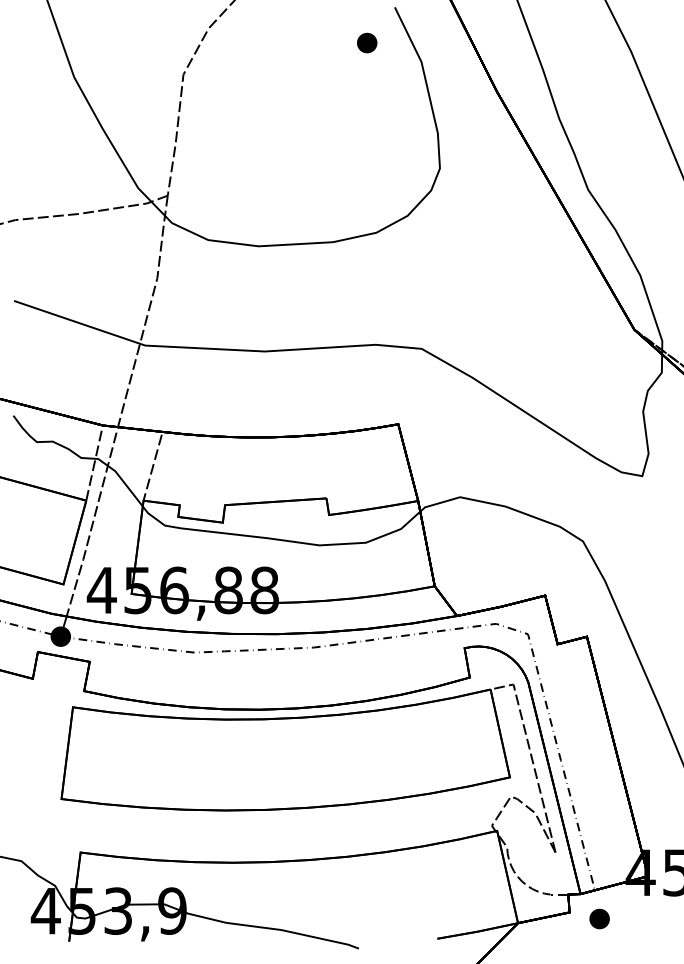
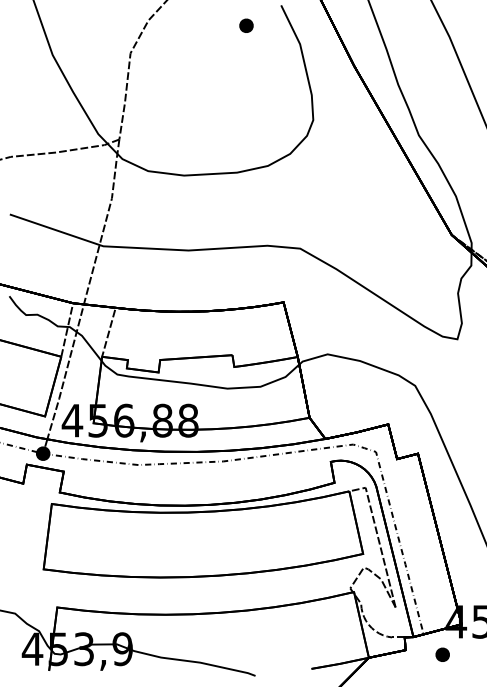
part: (367, 42) -> (246, 25), moved
part: (599, 918) -> (442, 654), moved

